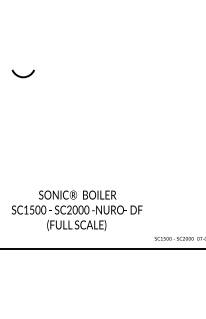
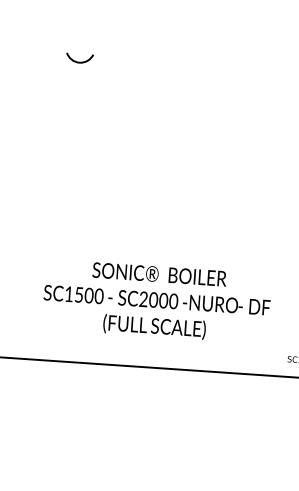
part: (22, 73) -> (78, 57), size x0.7

